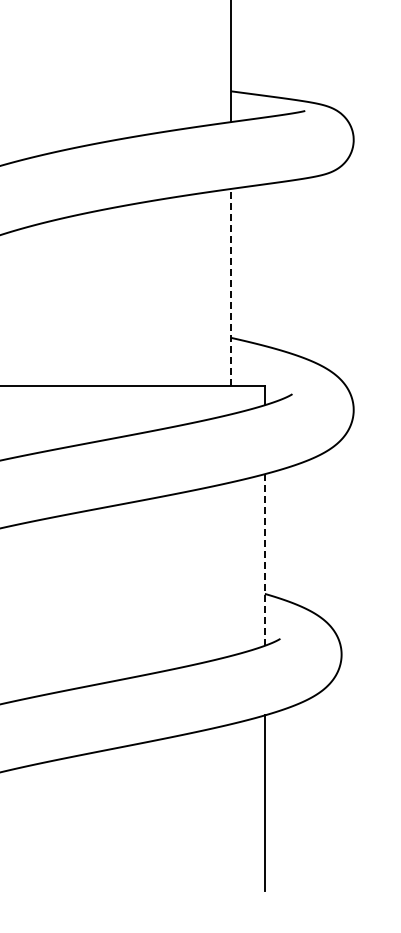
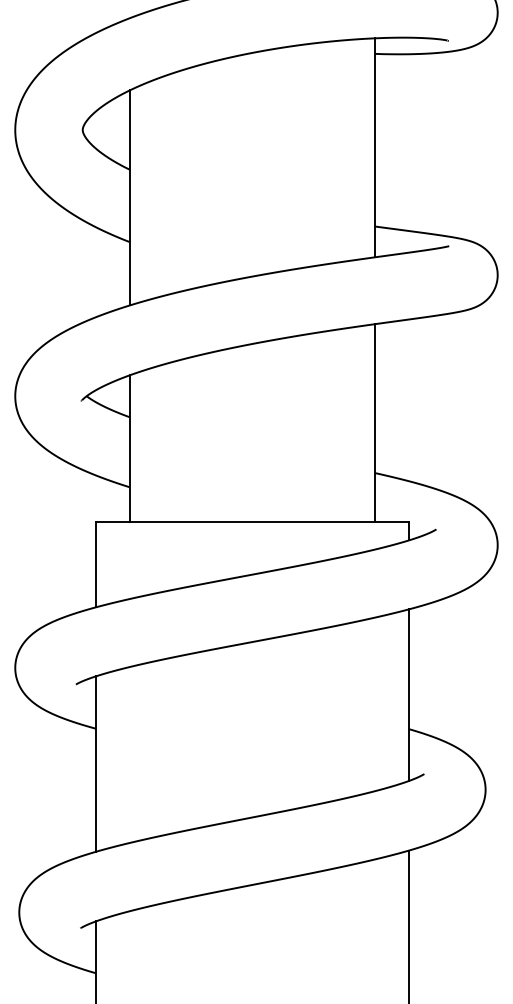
line: (231, 287) -> (375, 422), dashed -> solid
line: (264, 560) -> (408, 695), dashed -> solid

